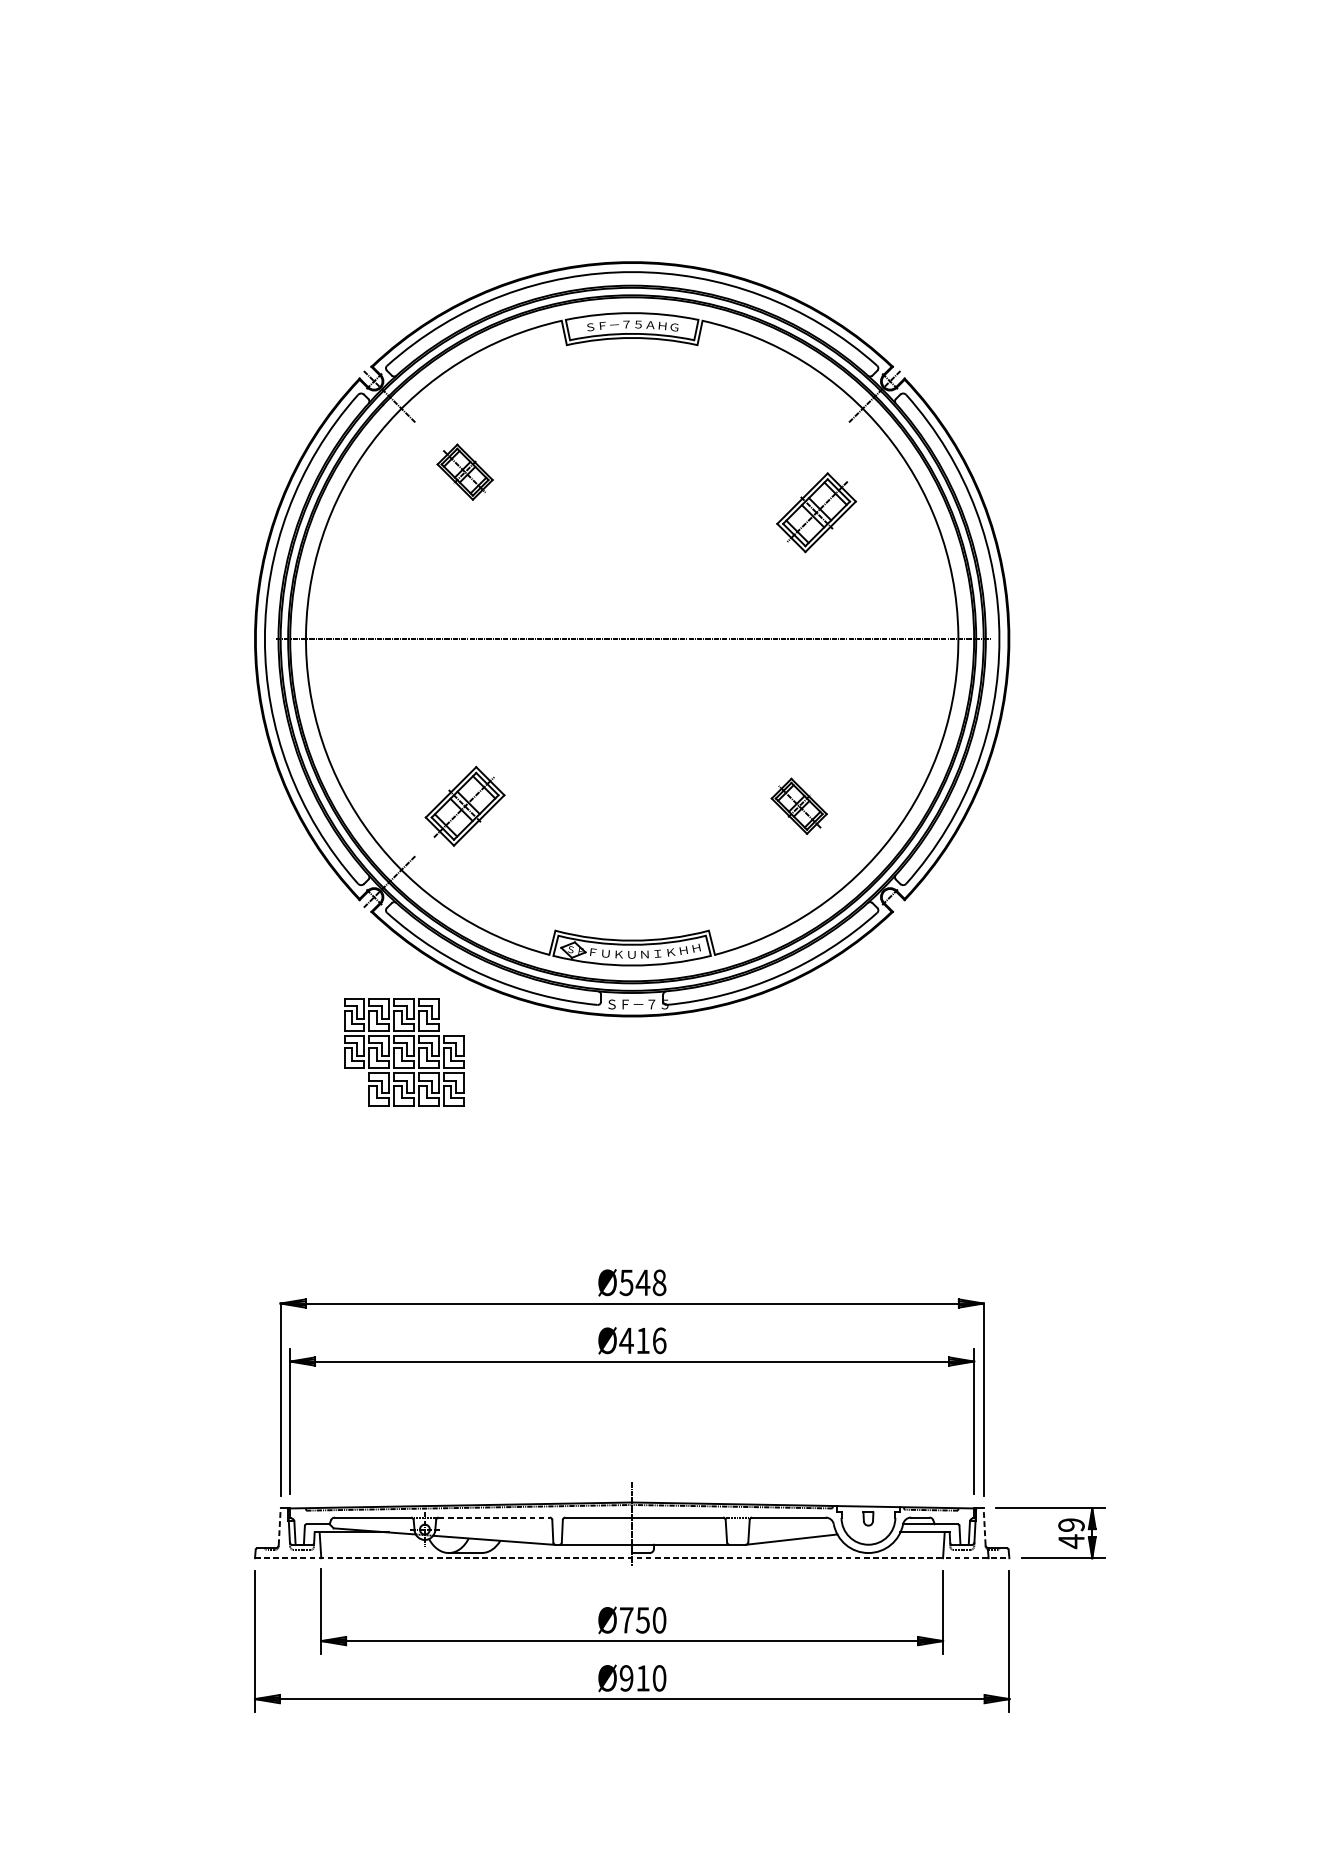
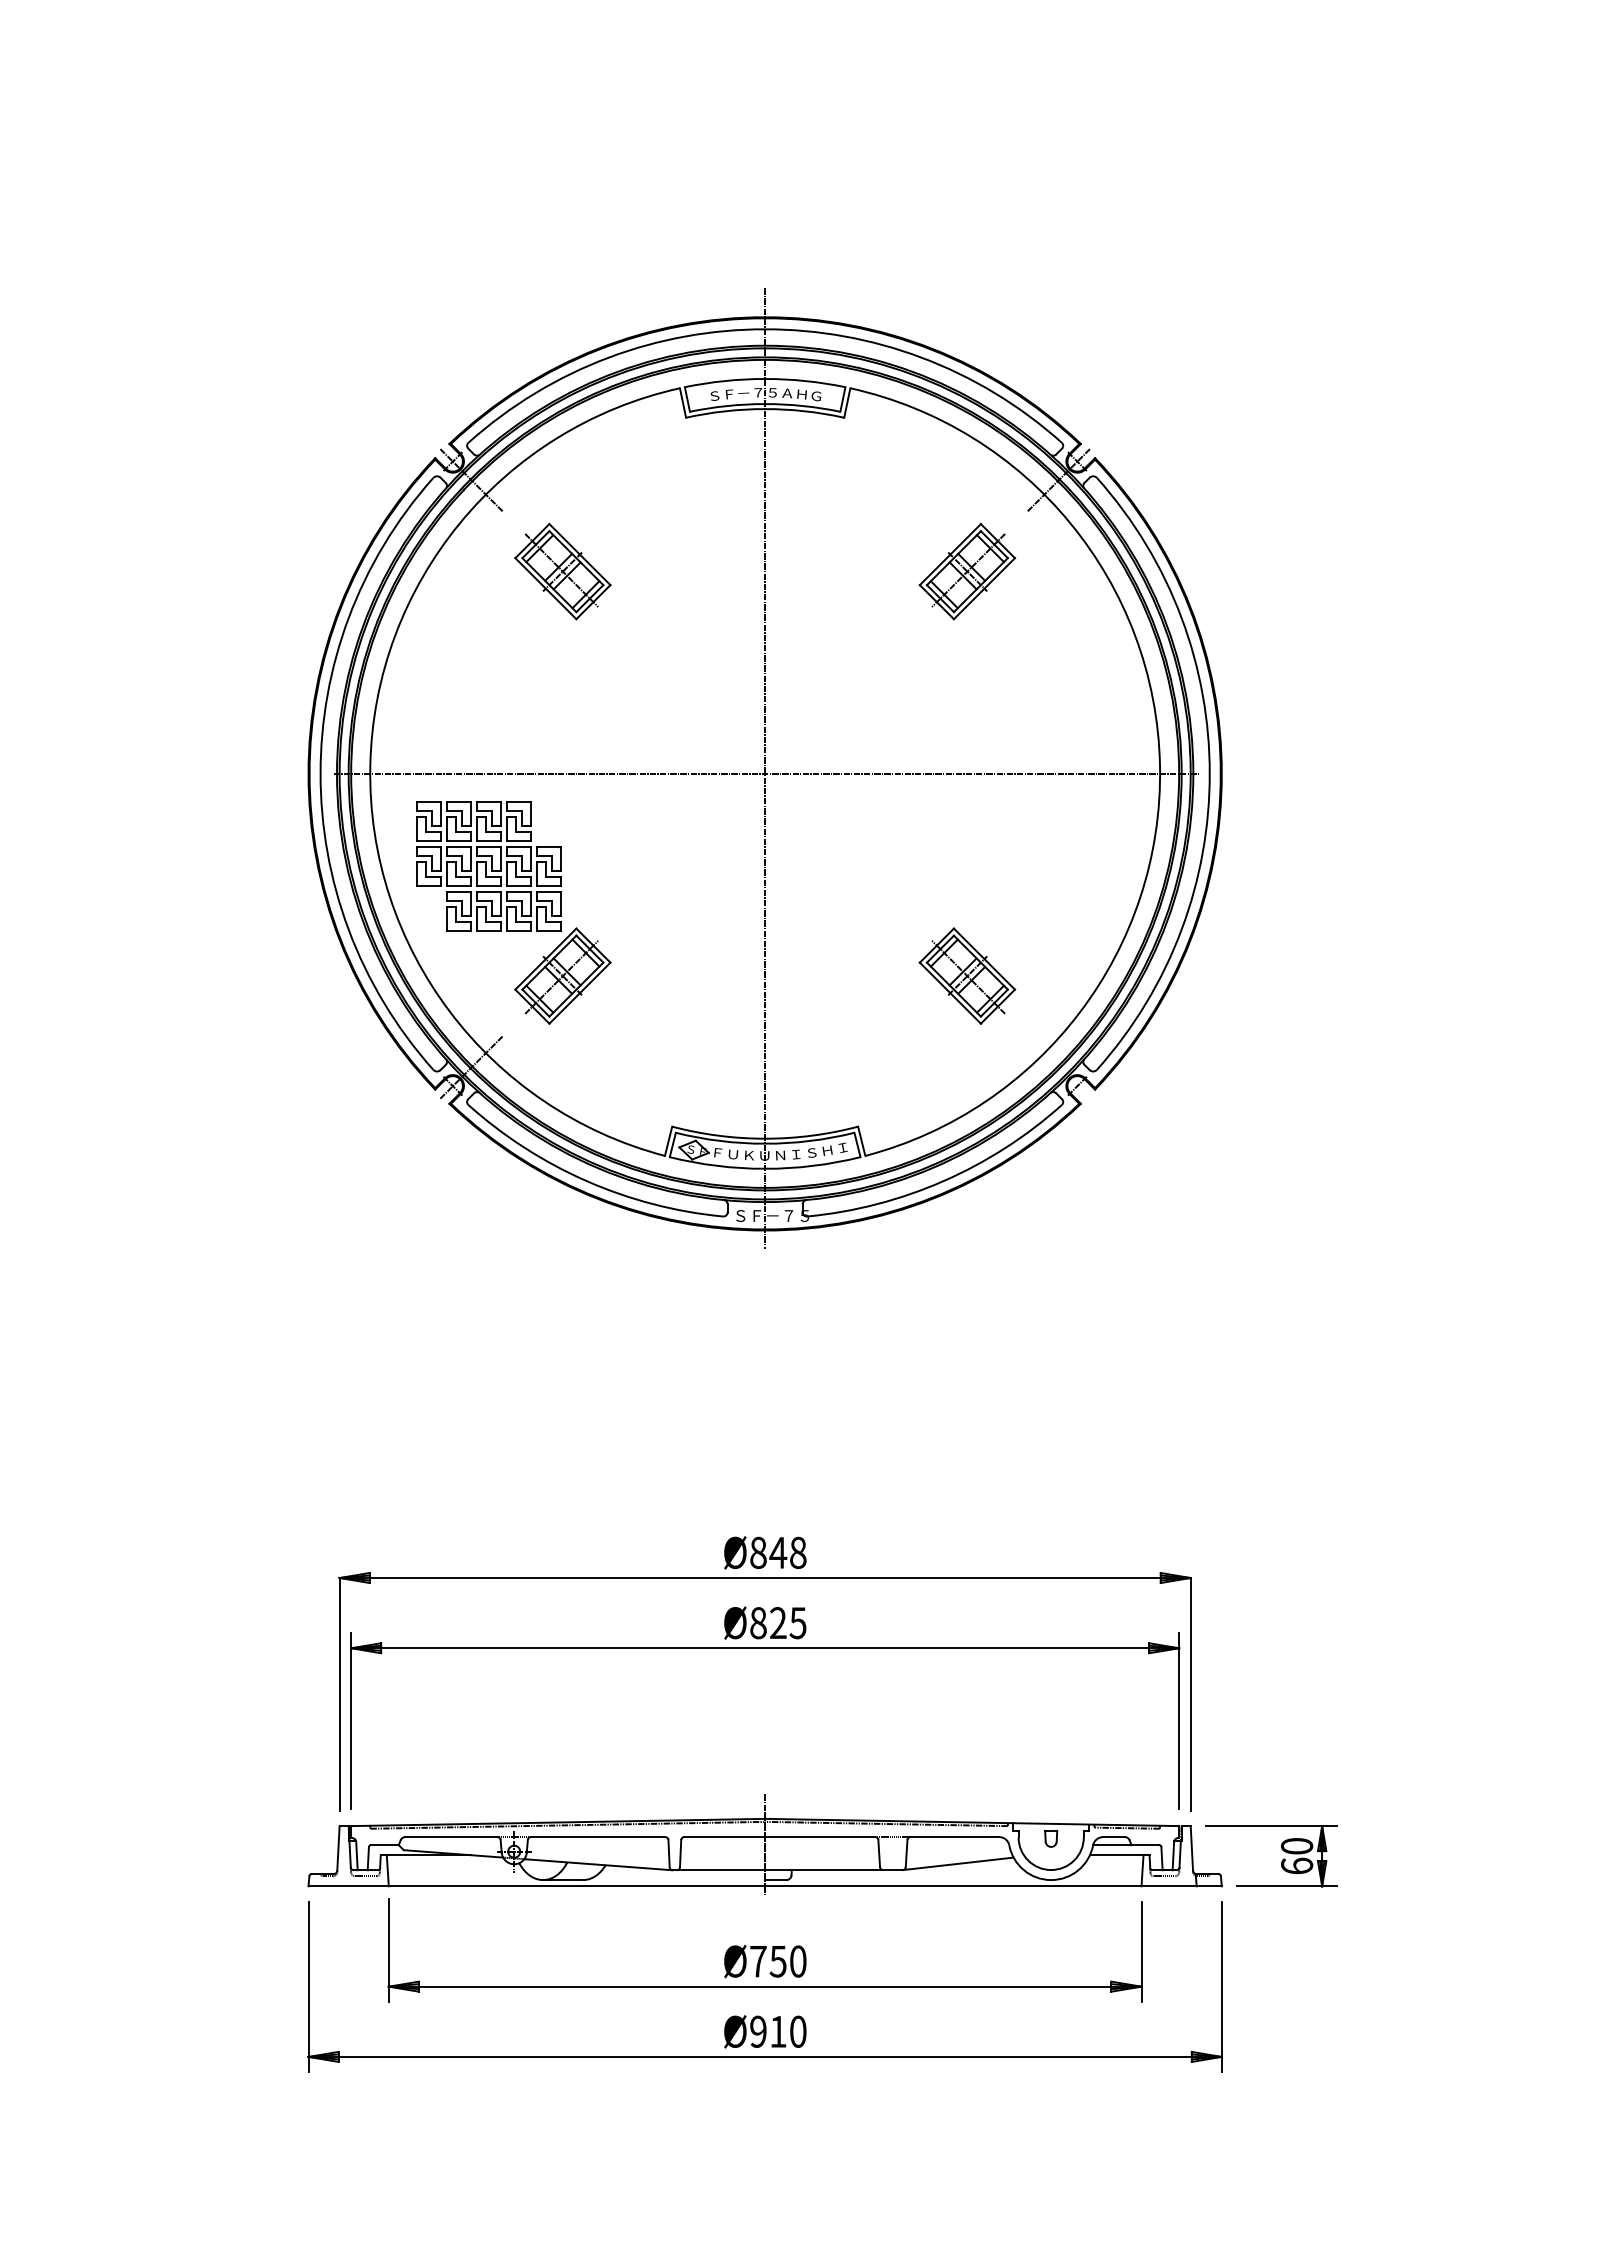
part: (464, 472) -> (562, 571), size x1.43
part: (816, 512) -> (967, 571), moved
line: (632, 634) -> (765, 768), added
part: (799, 805) -> (967, 975), size x1.43
text: (696, 947) -> (842, 1147), Ｈ -> Ｉ
text: (671, 952) -> (812, 1152), Ｋ -> Ｓ
part: (403, 1052) -> (488, 866), moved
text: (625, 1282) -> (757, 1552), Ø548 -> Ø848
text: (642, 1341) -> (777, 1623), Ø416 -> Ø825
line: (494, 1517) -> (598, 1837), dashed -> solid
line: (279, 1526) -> (338, 1847), dashed -> solid
line: (984, 1526) -> (1191, 1847), dashed -> solid
text: (1071, 1533) -> (1297, 1856), 49 -> 60
line: (632, 1558) -> (765, 1886), dashed -> solid

